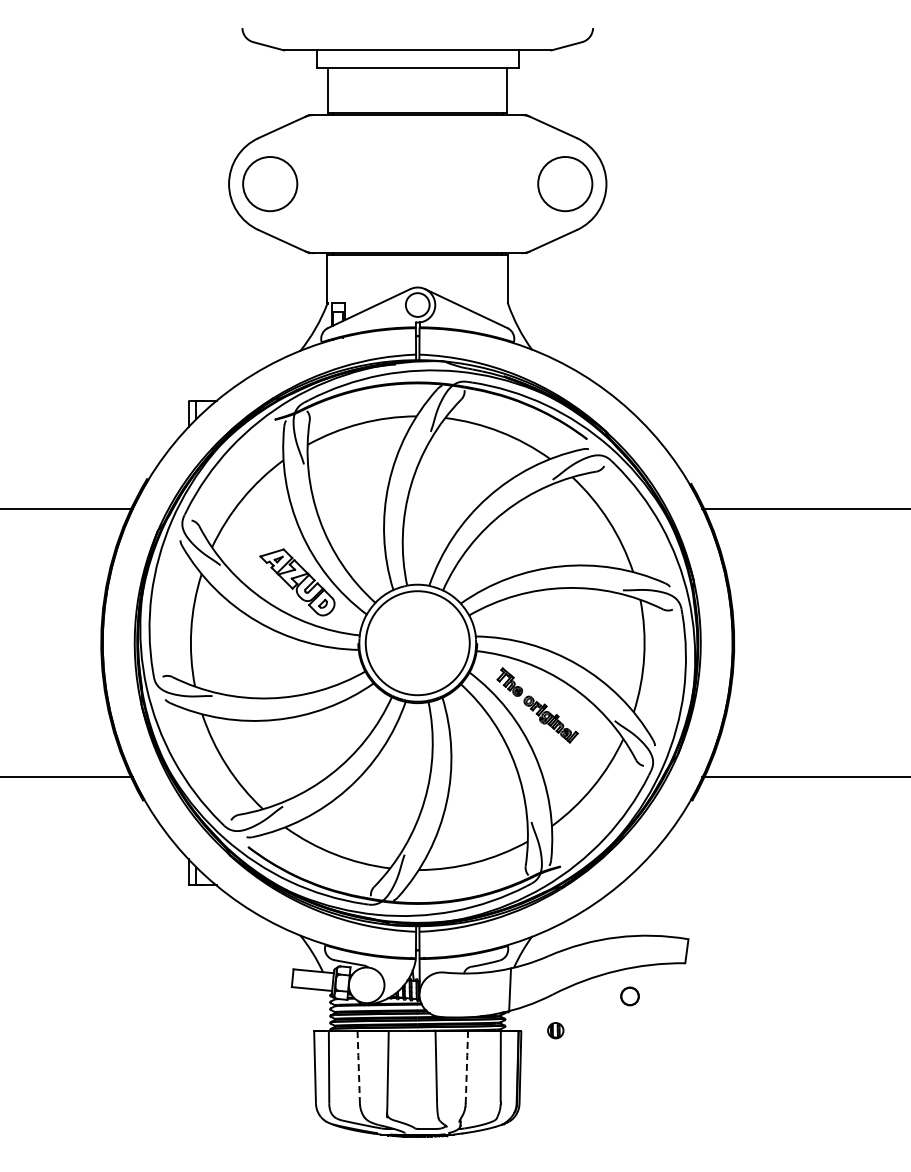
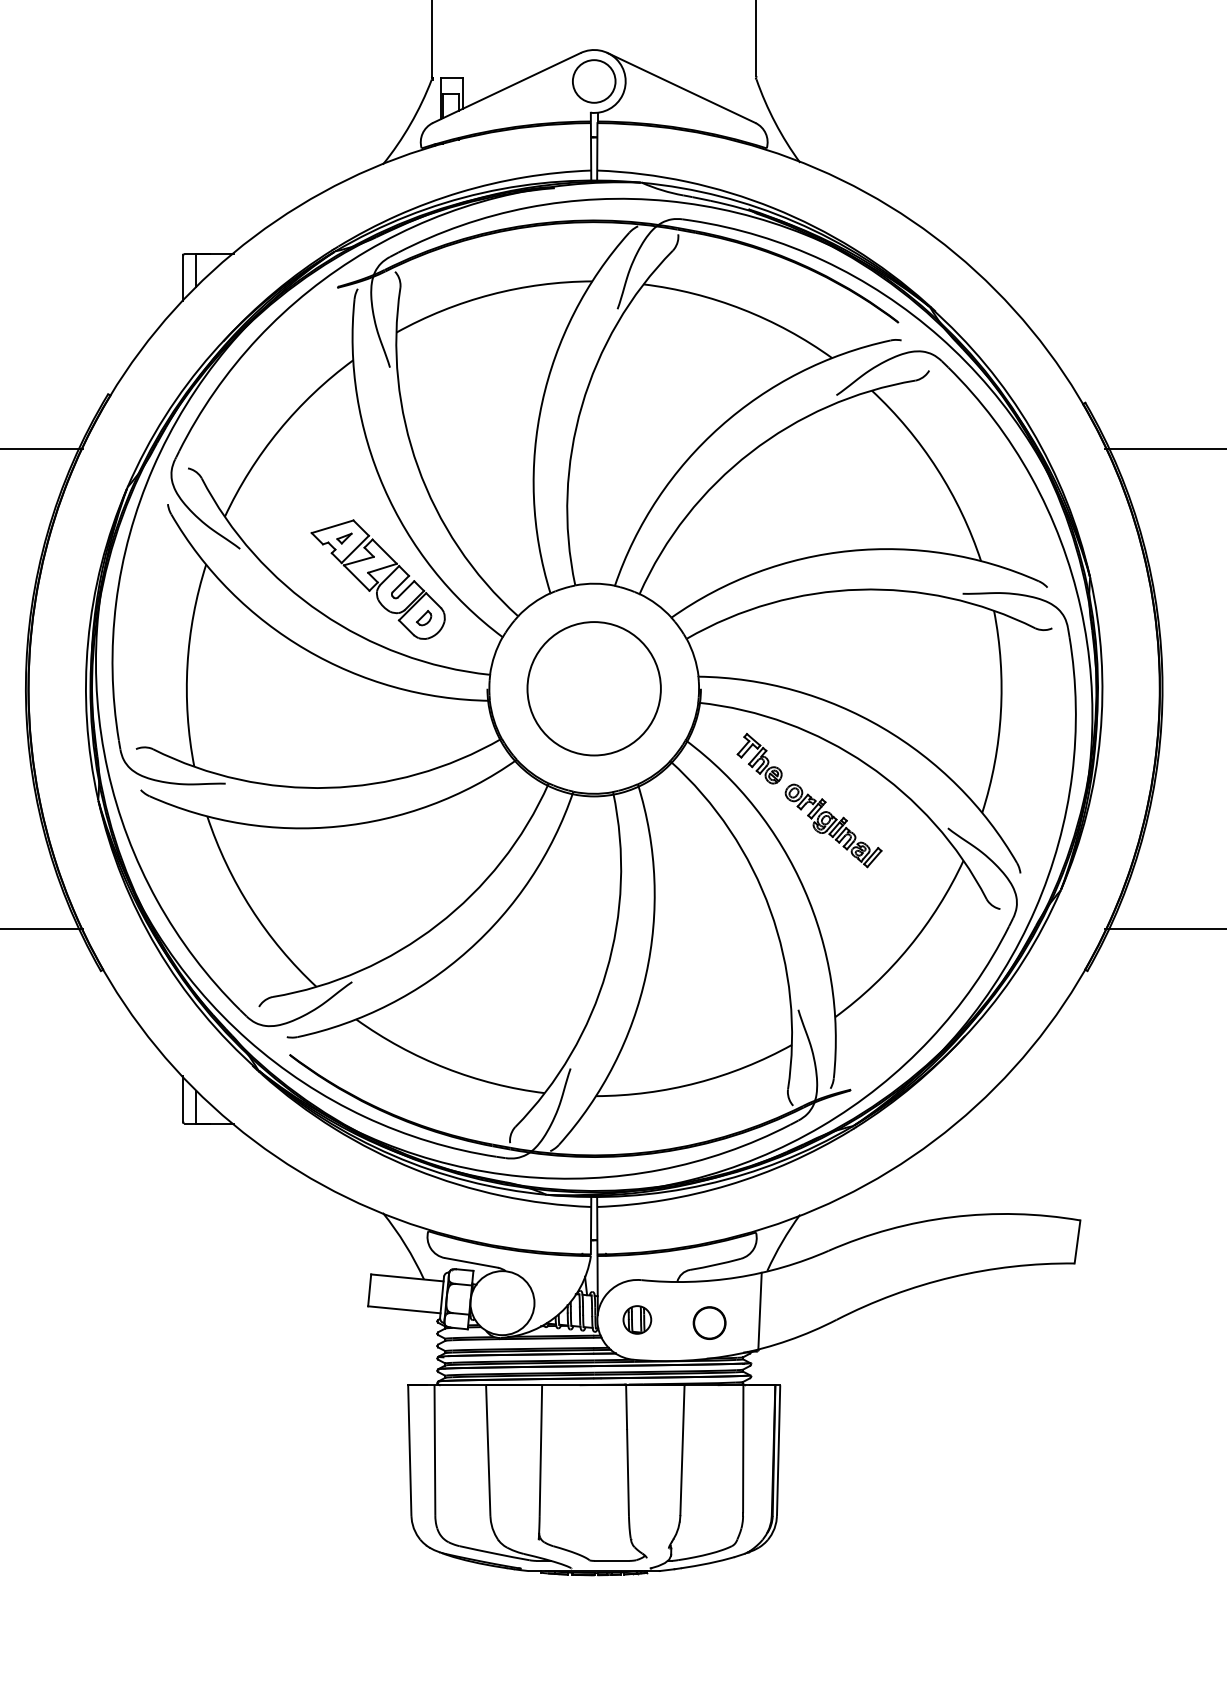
circle: (417, 643) -> (593, 689), size x0.71
part: (629, 996) -> (708, 1323), moved
part: (555, 1030) -> (636, 1319), moved
line: (358, 1067) -> (487, 1450), dashed -> solid
line: (466, 1067) -> (681, 1450), dashed -> solid

